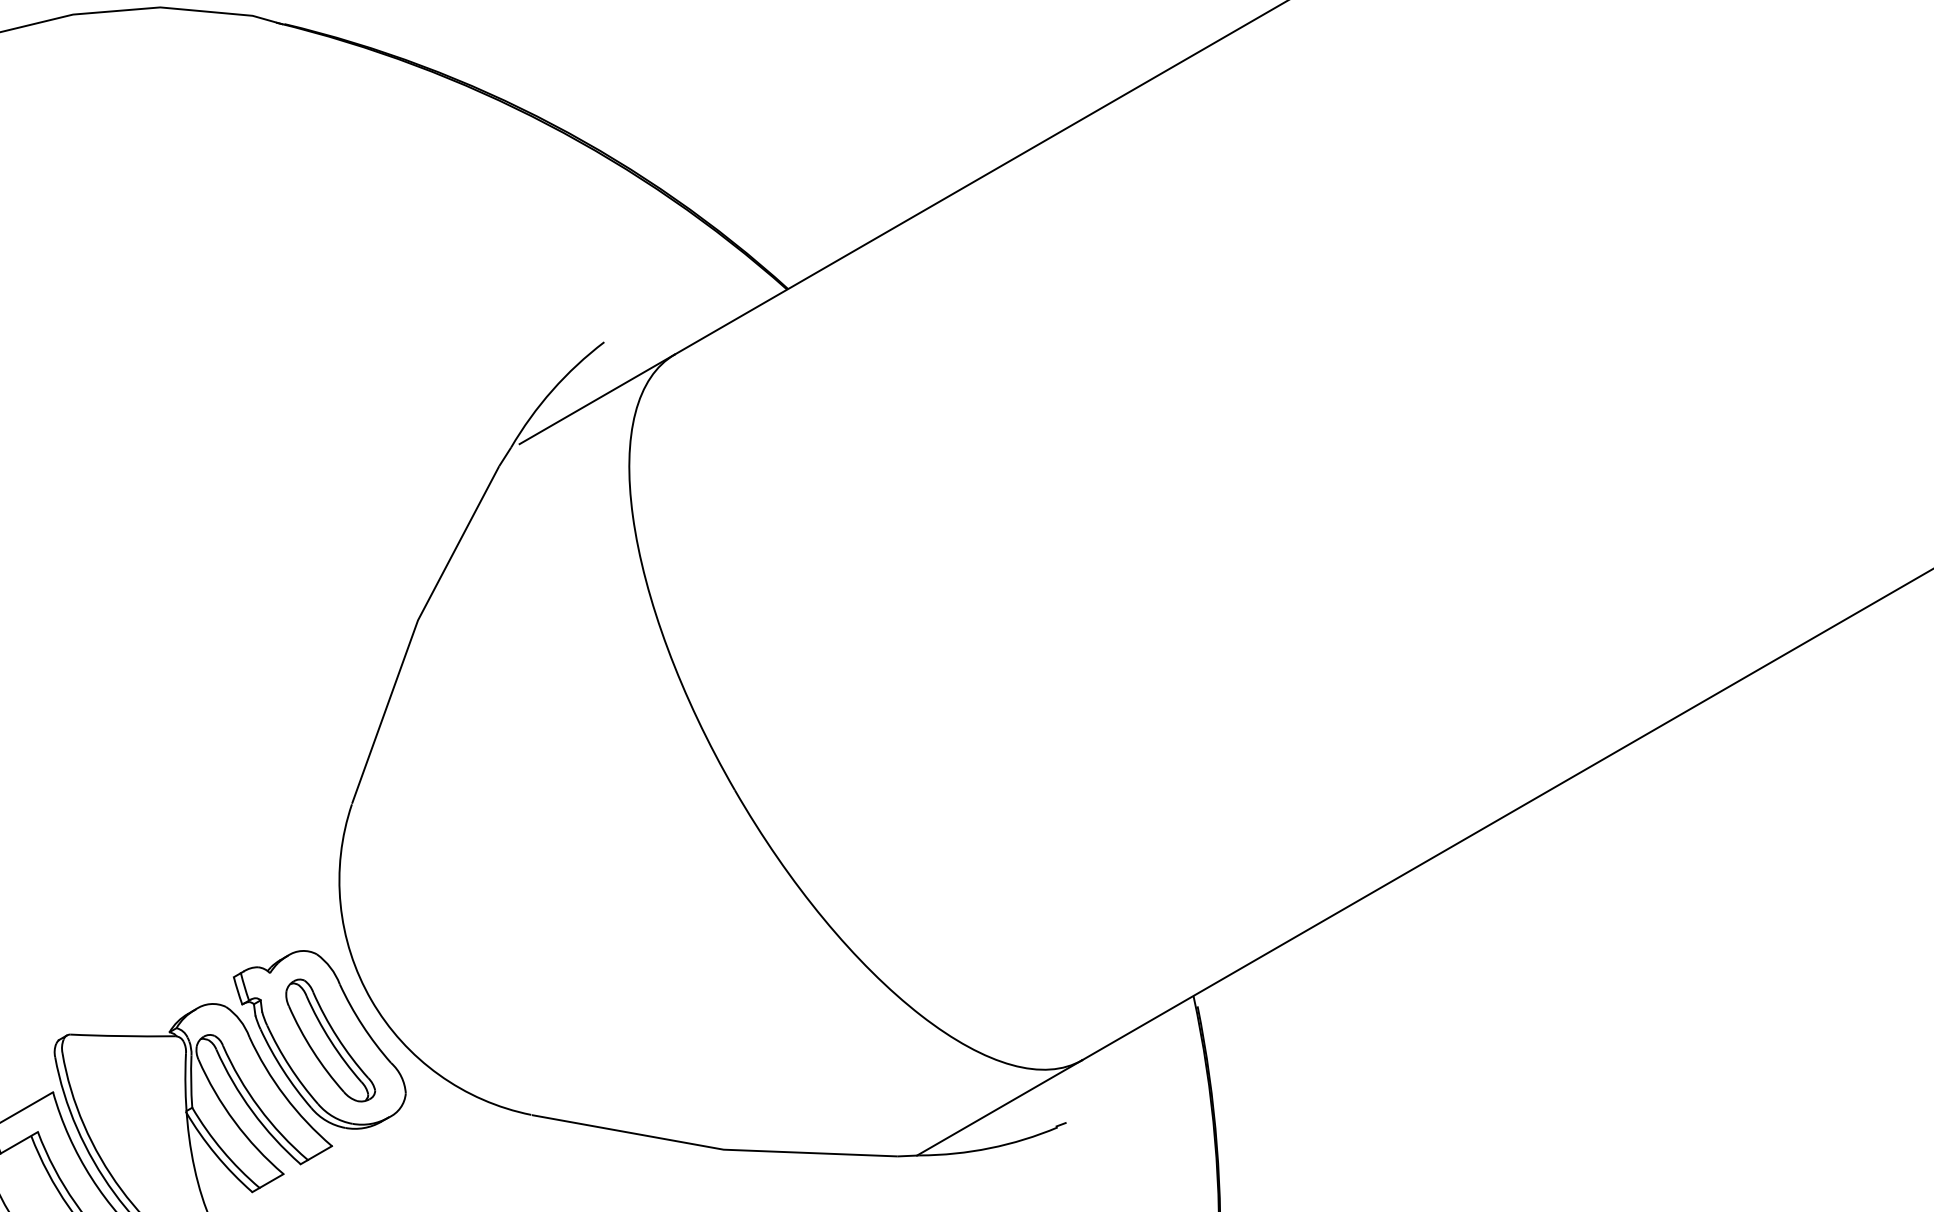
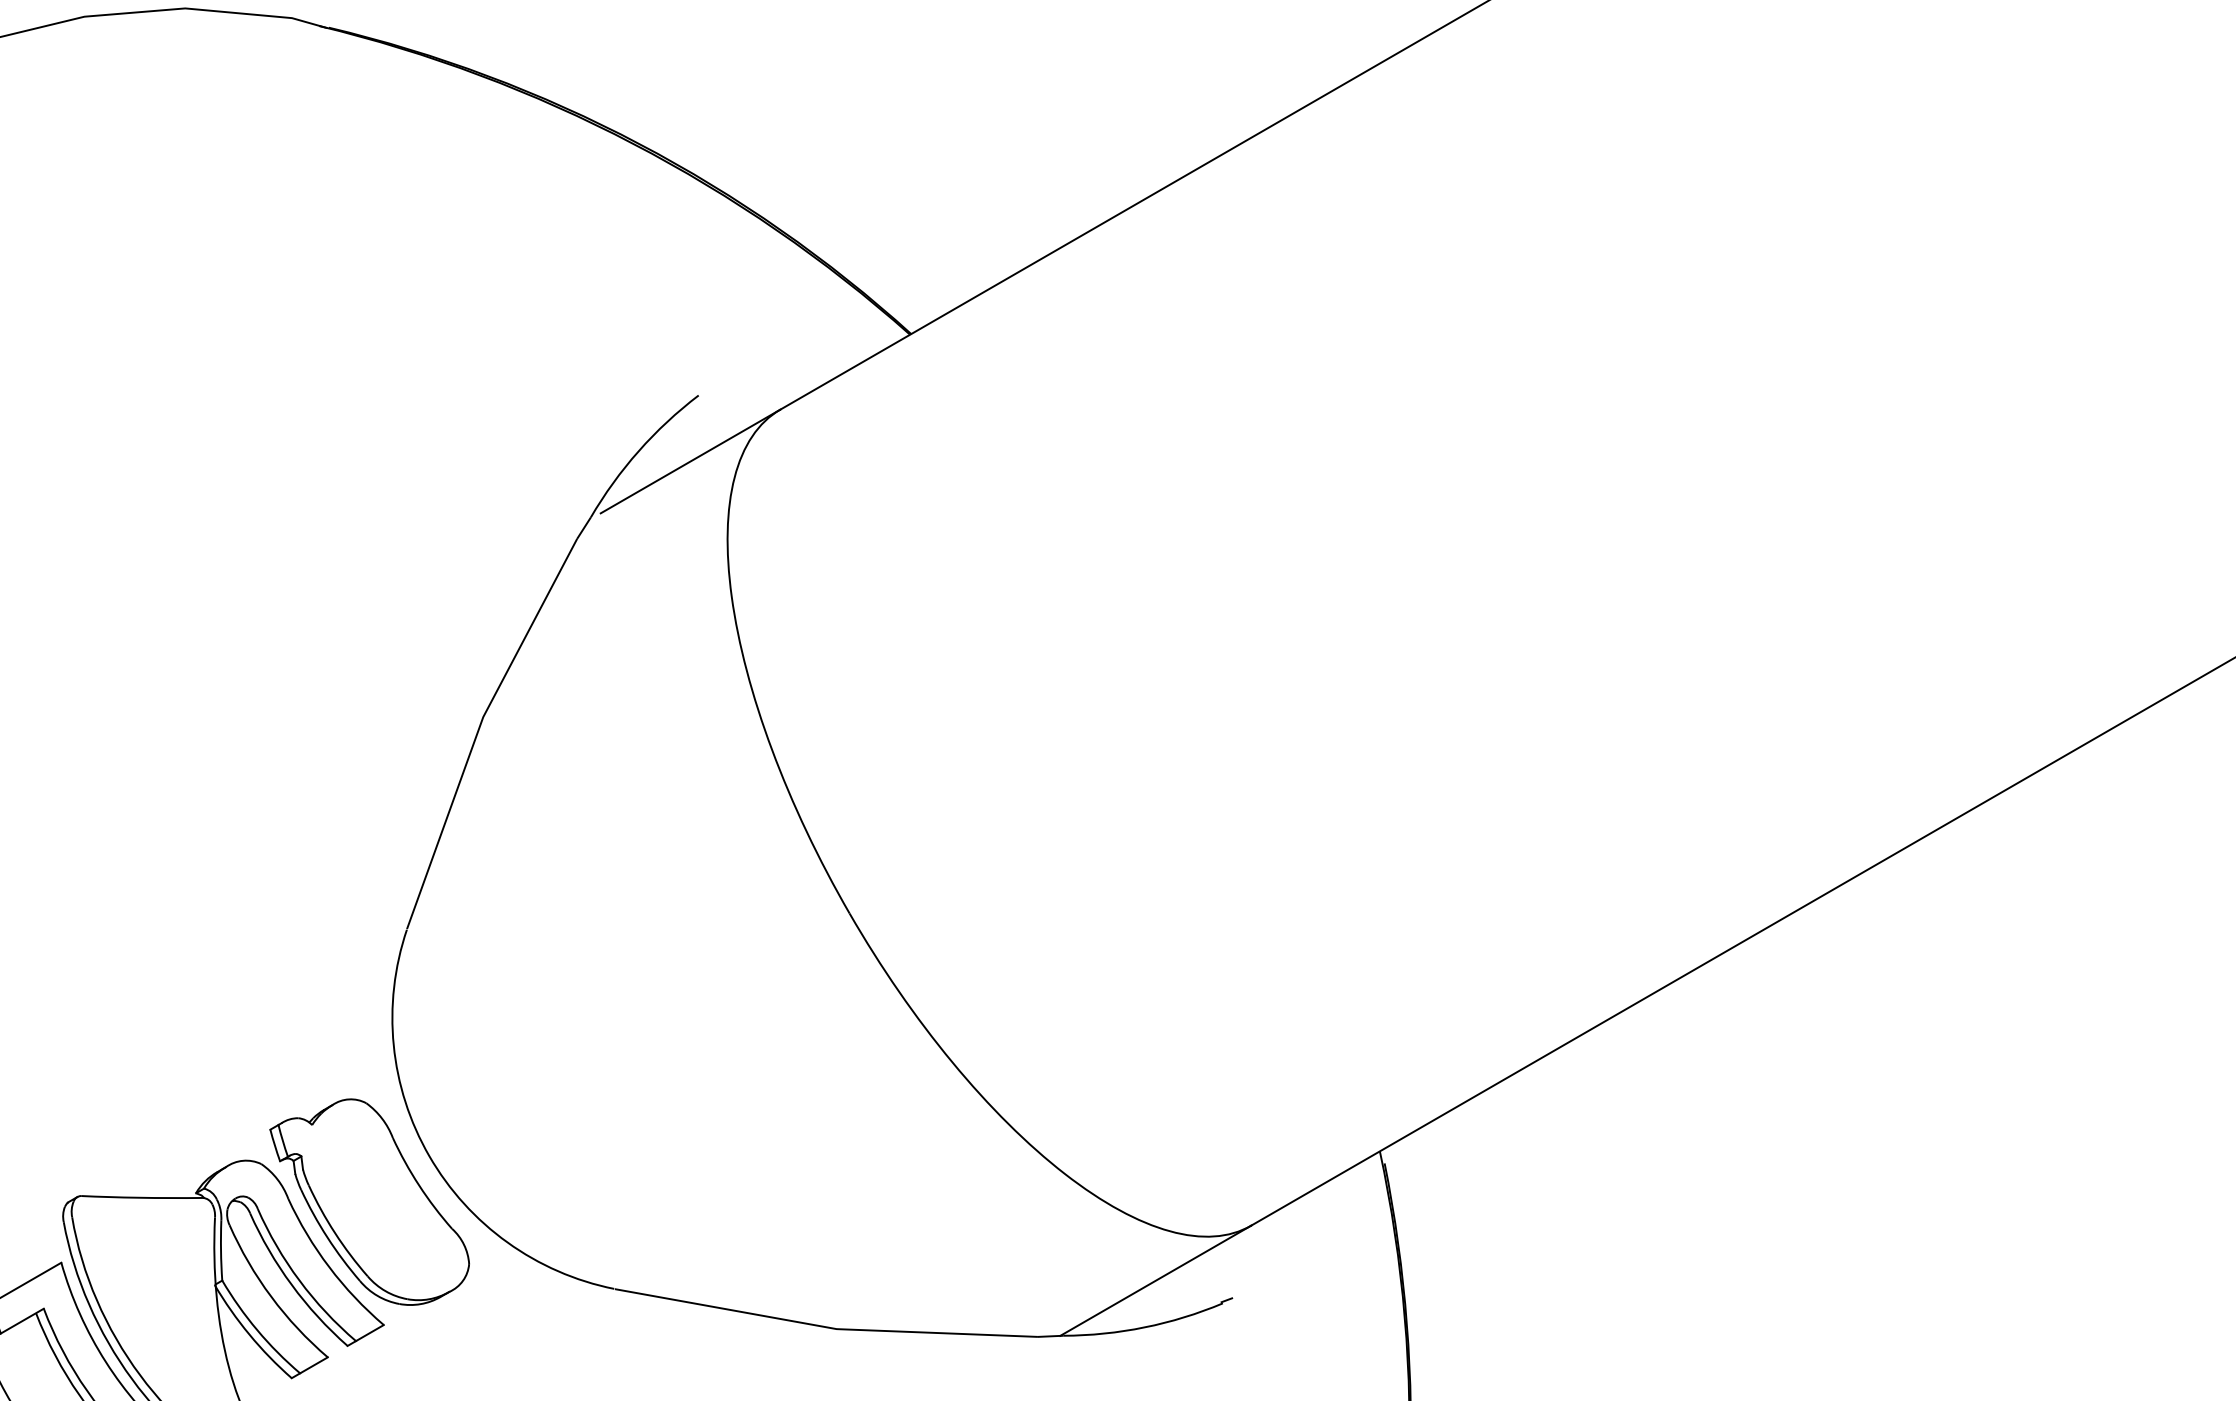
part: (330, 1040) -> (382, 1202), removed

